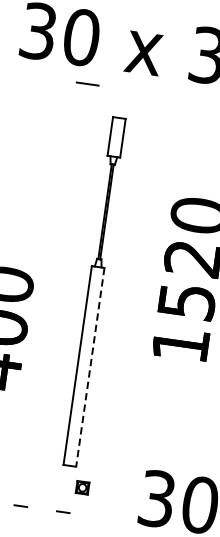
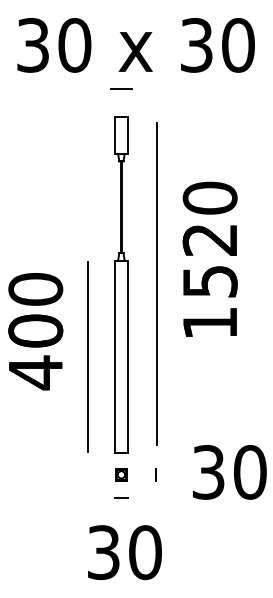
line: (87, 83) -> (121, 88), moved
line: (131, 295) -> (156, 283), added
line: (49, 361) -> (88, 356), added
line: (90, 368) -> (127, 357), dashed -> solid
part: (82, 487) -> (121, 474), moved
line: (101, 493) -> (155, 474), added
line: (20, 506) -> (80, 497), removed

